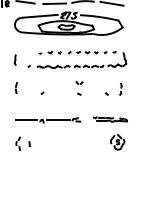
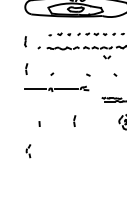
part: (79, 82) -> (107, 56), moved
part: (48, 120) -> (57, 89), moved
part: (65, 141) -> (74, 121), added
part: (17, 143) -> (27, 150), moved

